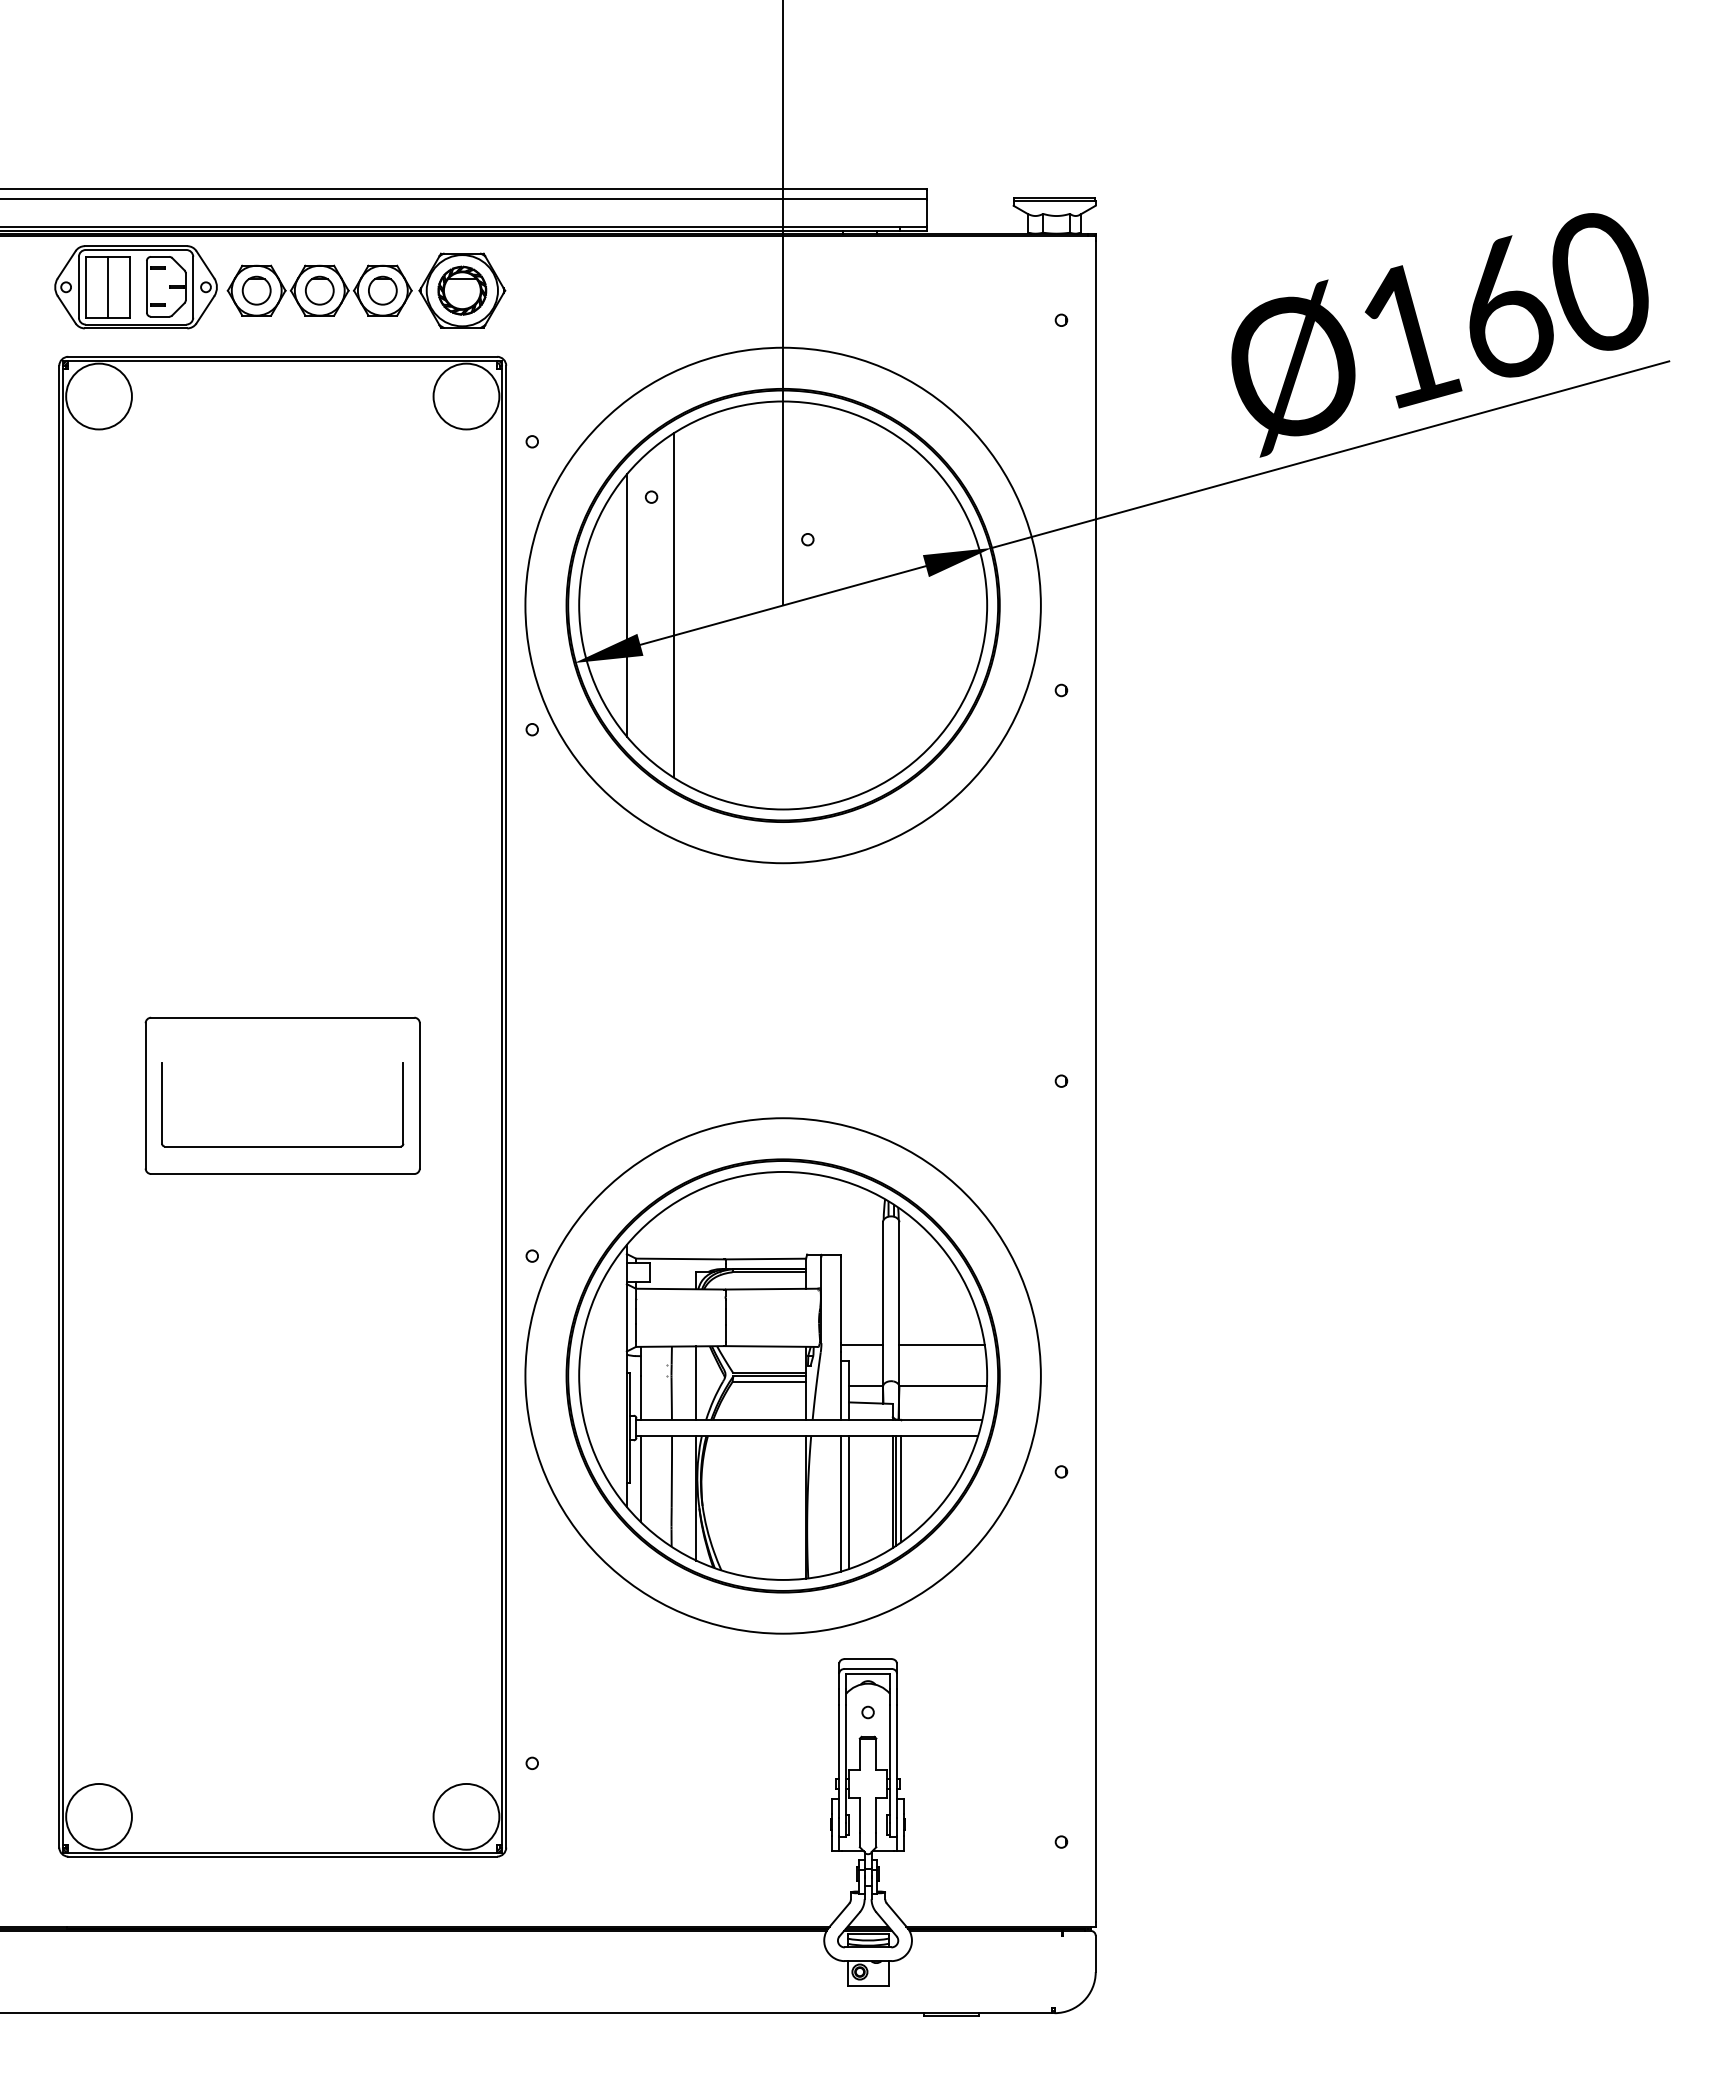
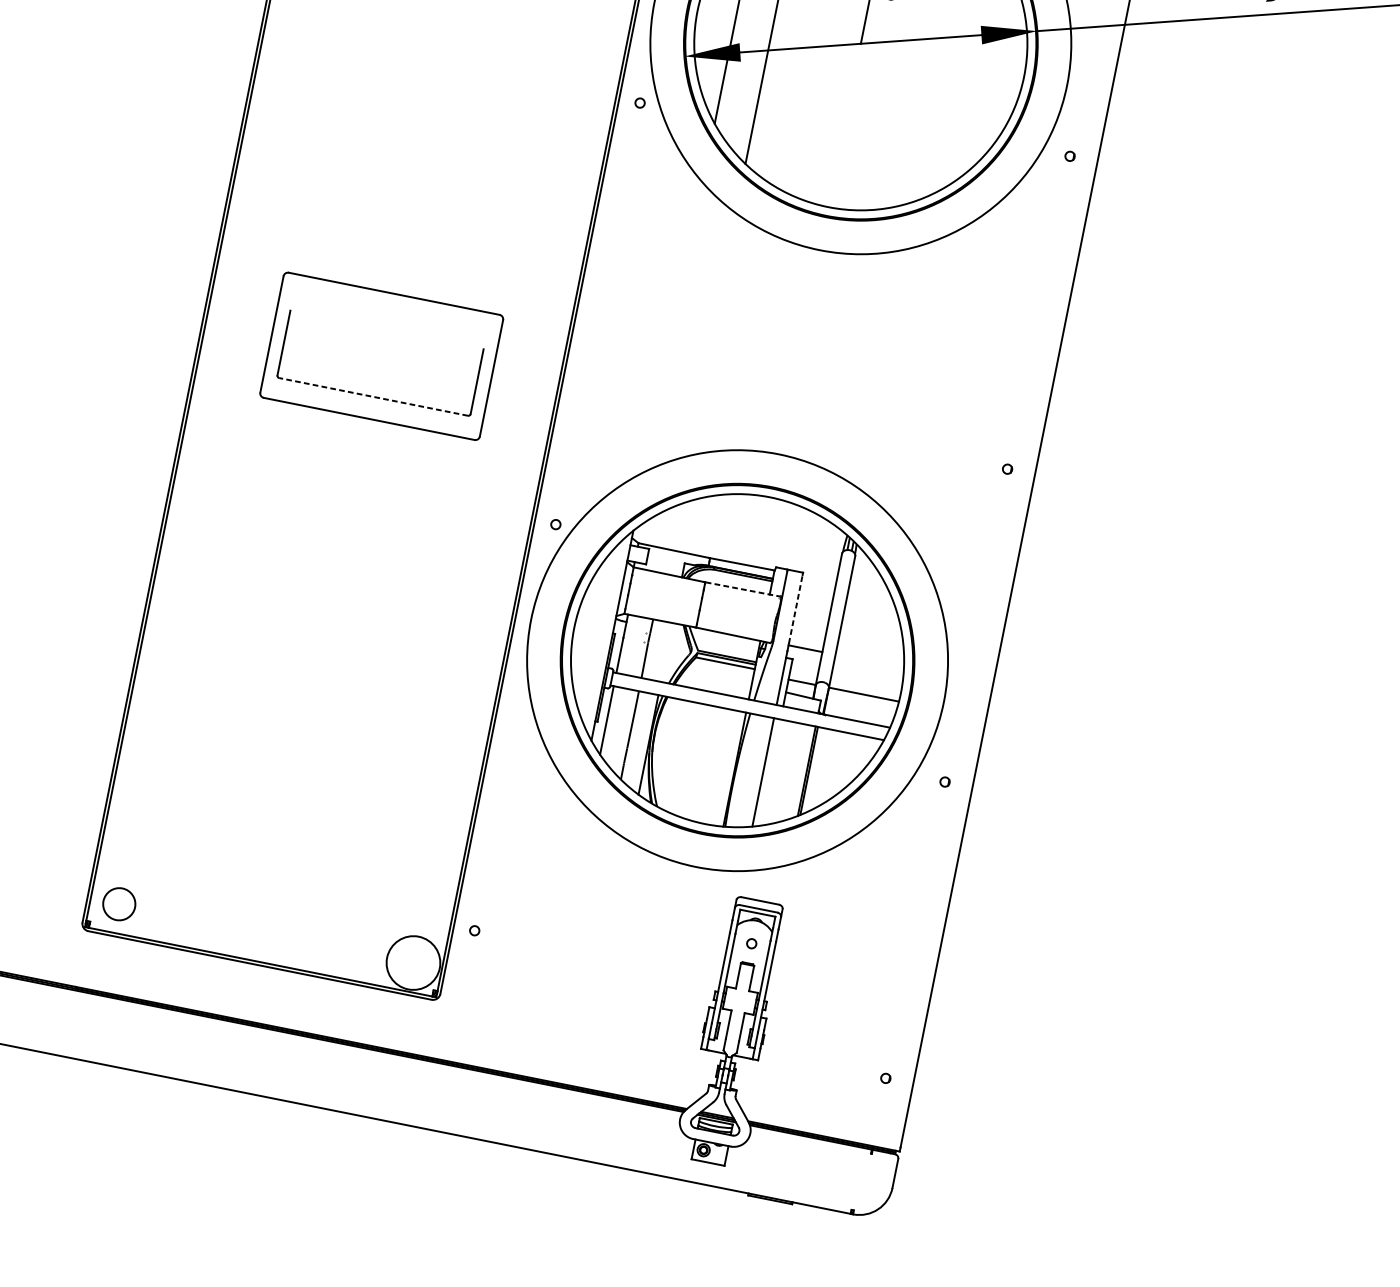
line: (282, 1146) -> (373, 396), solid -> dashed
line: (771, 1289) -> (742, 589), solid -> dashed
line: (840, 1300) -> (795, 609), solid -> dashed
line: (941, 1345) -> (869, 661), removed
line: (696, 1382) -> (667, 652), removed
line: (901, 1489) -> (814, 770), removed
line: (848, 1502) -> (769, 772), removed
circle: (98, 1816) -> (118, 903), size x0.6

